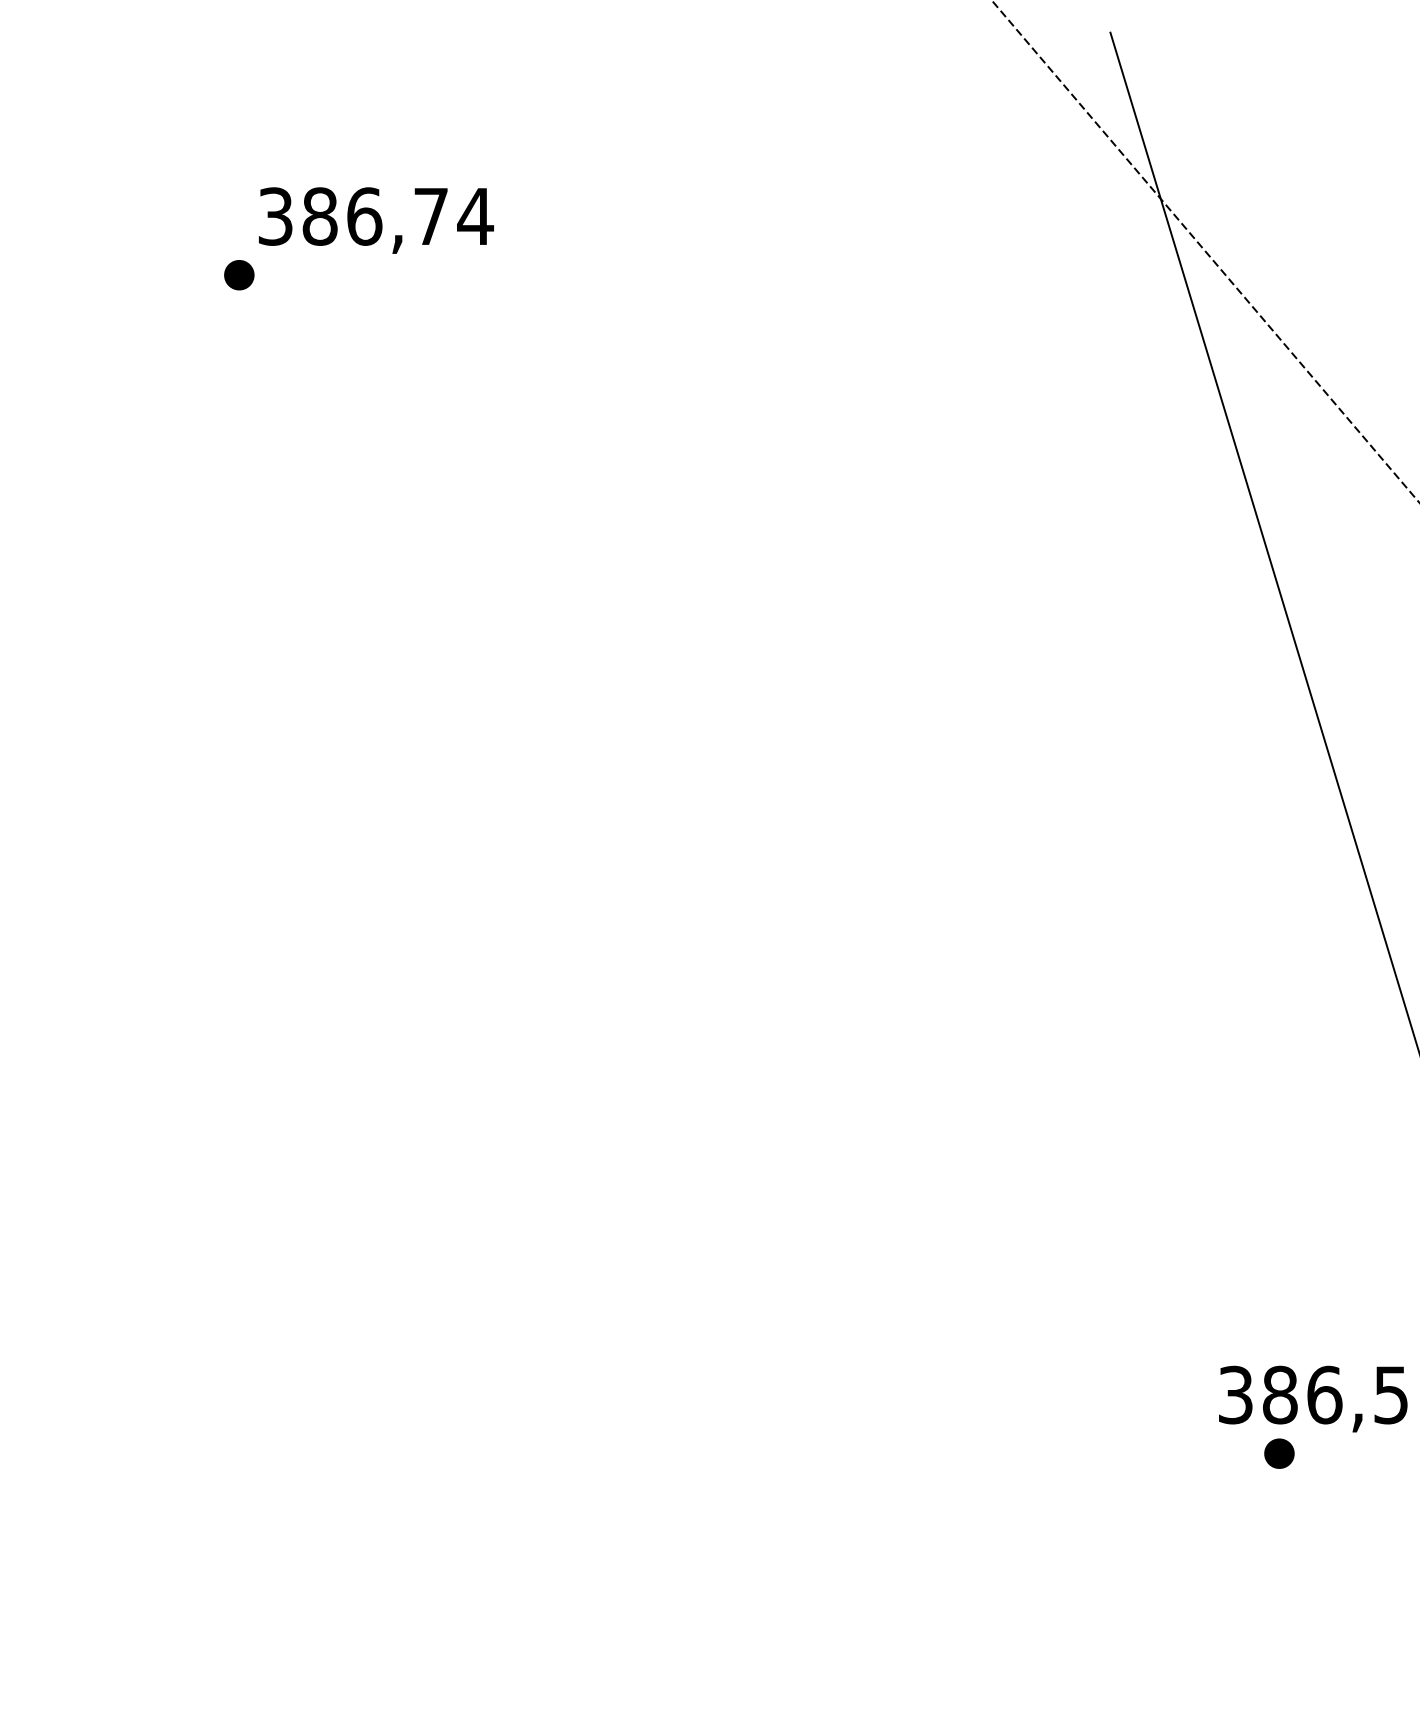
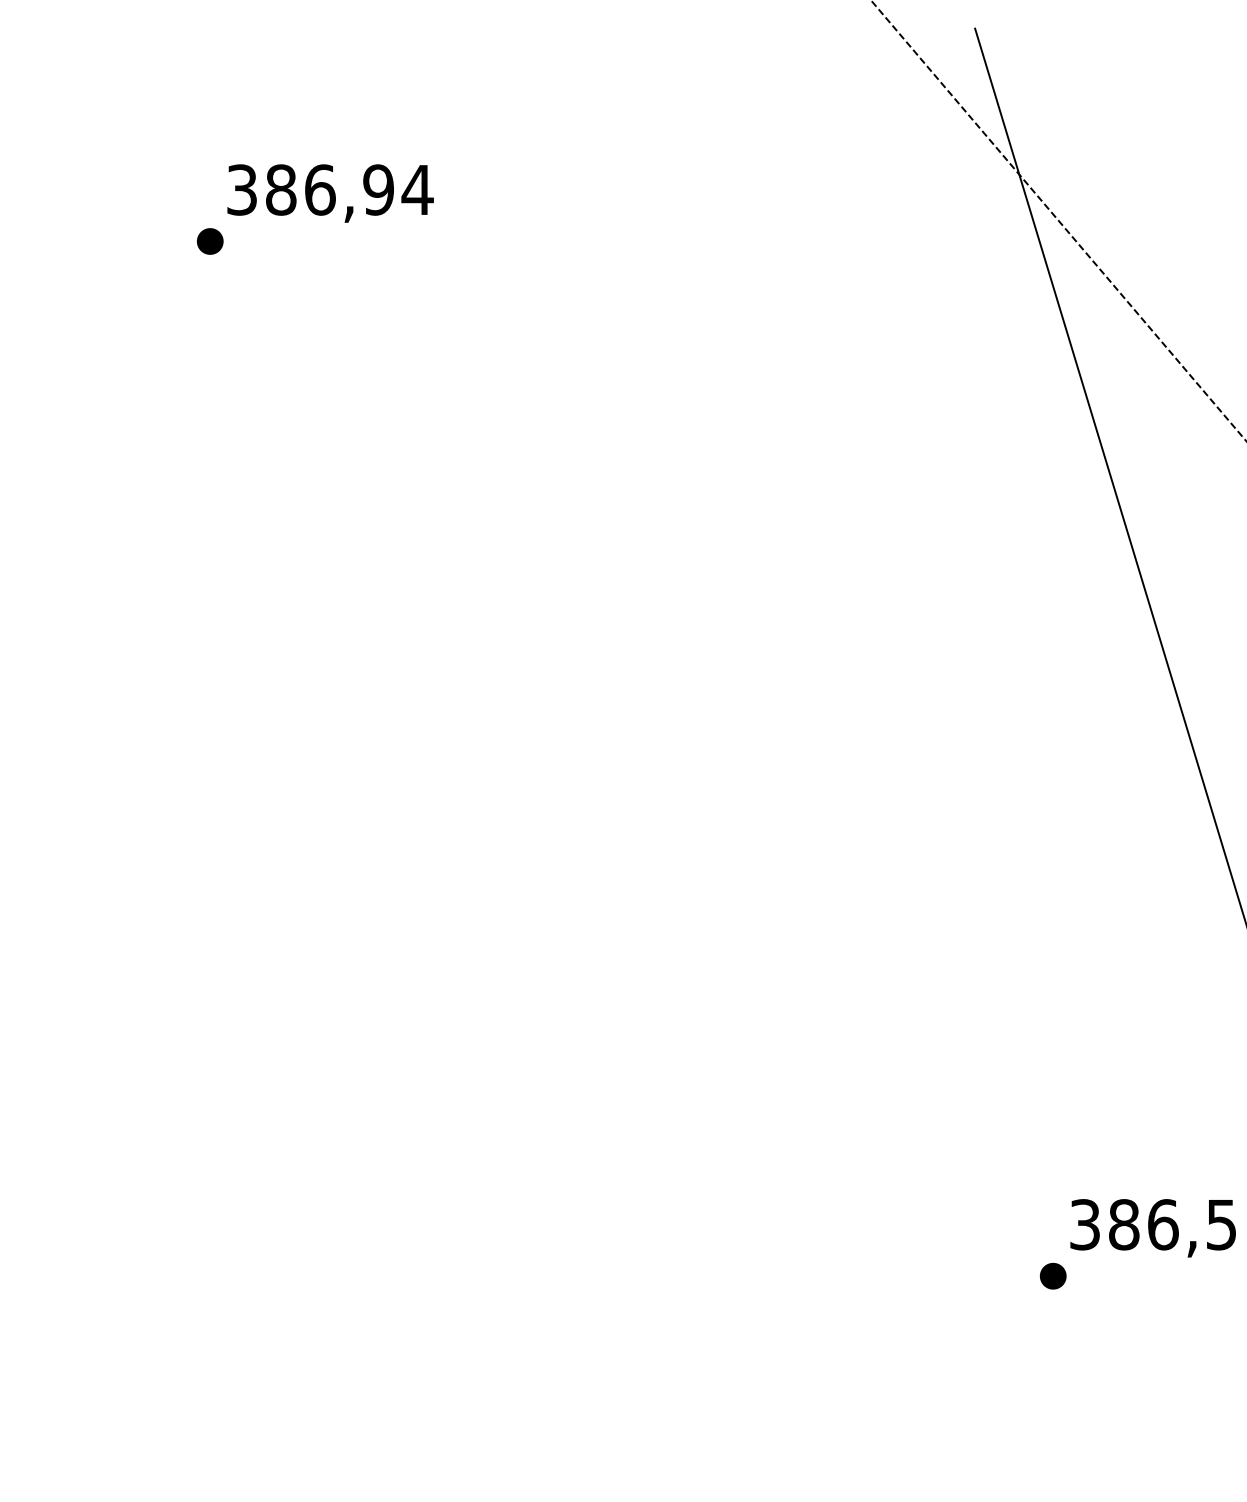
text: (430, 216) -> (378, 189), 386,74 -> 386,94
part: (1279, 1453) -> (1053, 1276), moved

